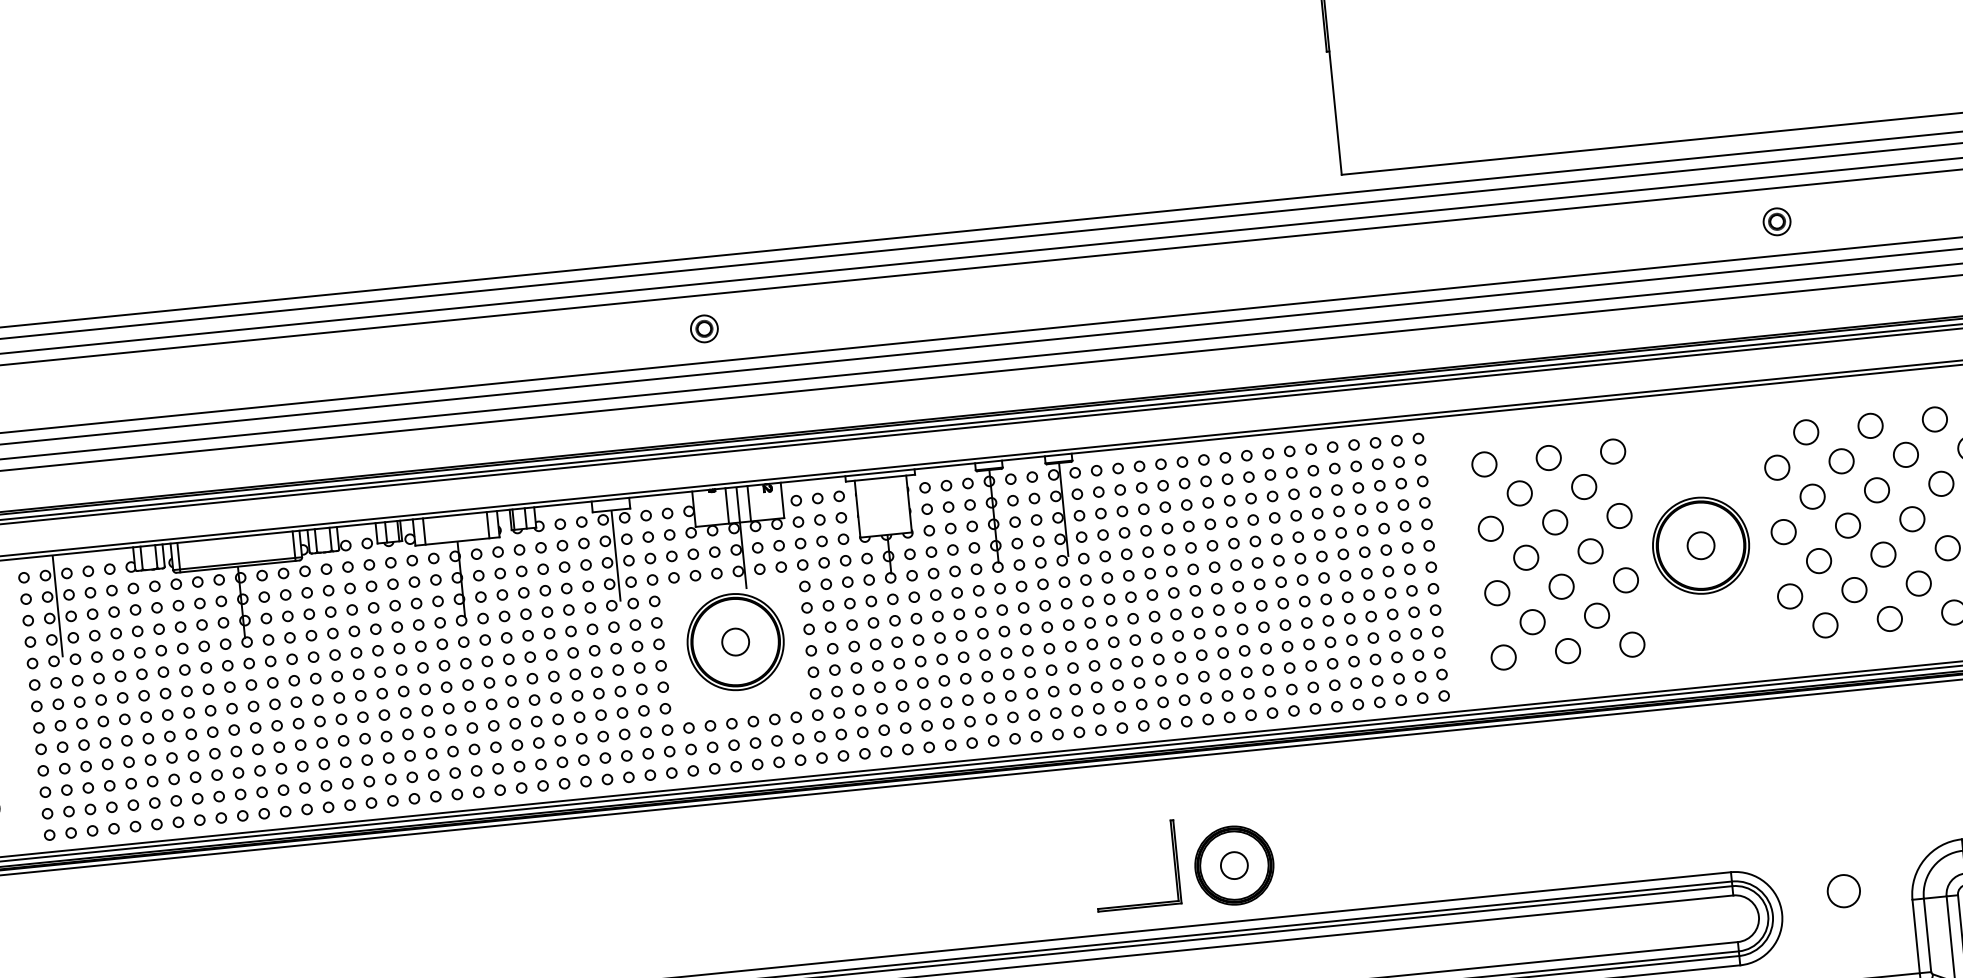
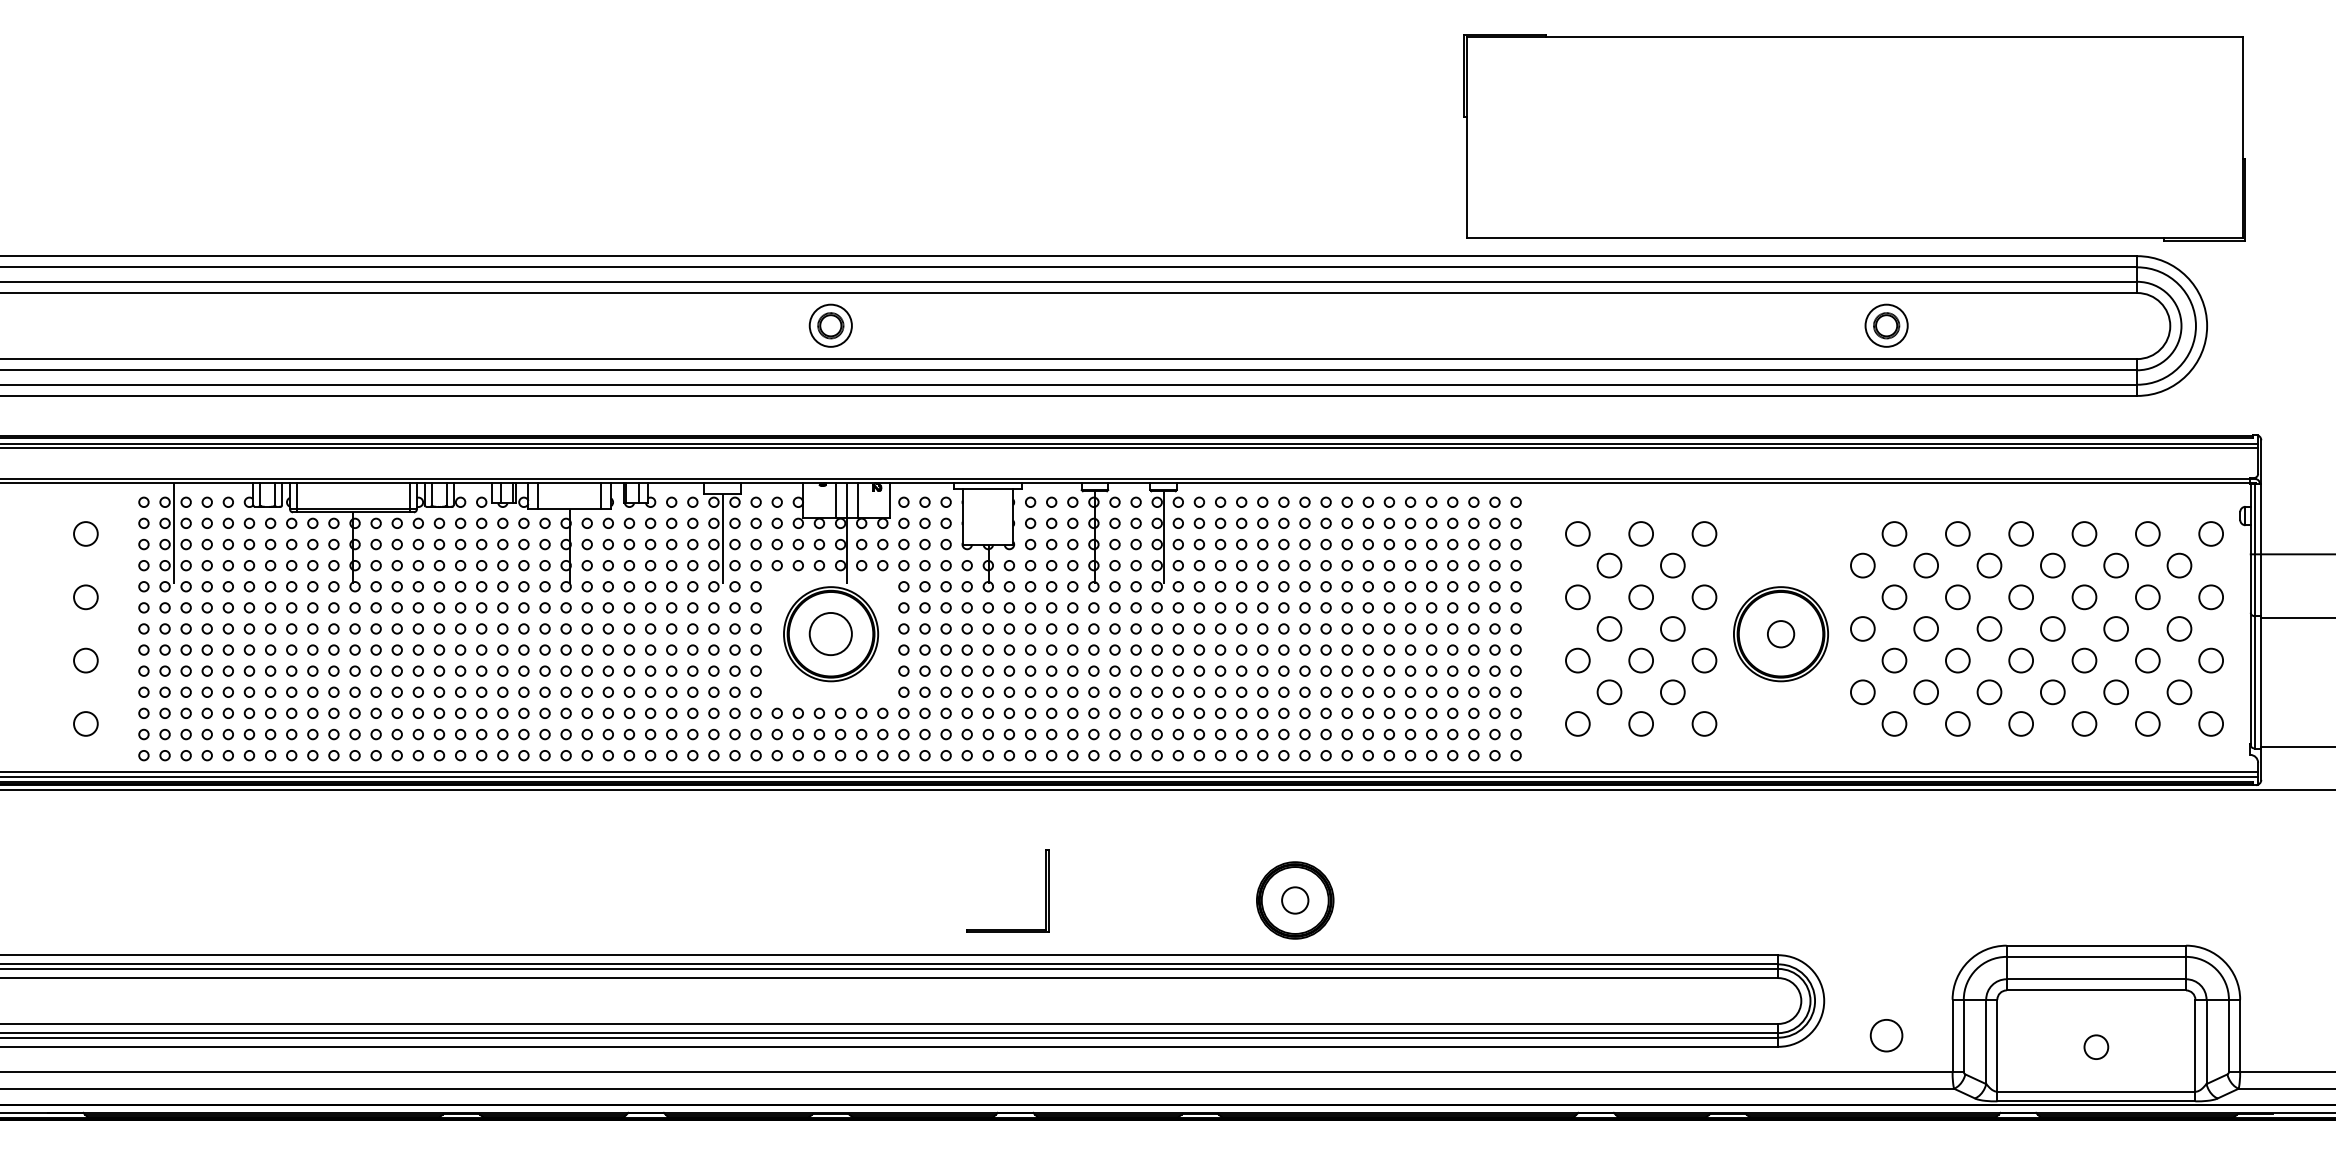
part: (1777, 222) -> (1886, 326), size x1.6
part: (704, 329) -> (831, 326), size x1.6
circle: (736, 642) -> (831, 634), size x1.6
part: (1173, 861) -> (1045, 890), moved
circle: (1843, 891) -> (1886, 1035), moved

